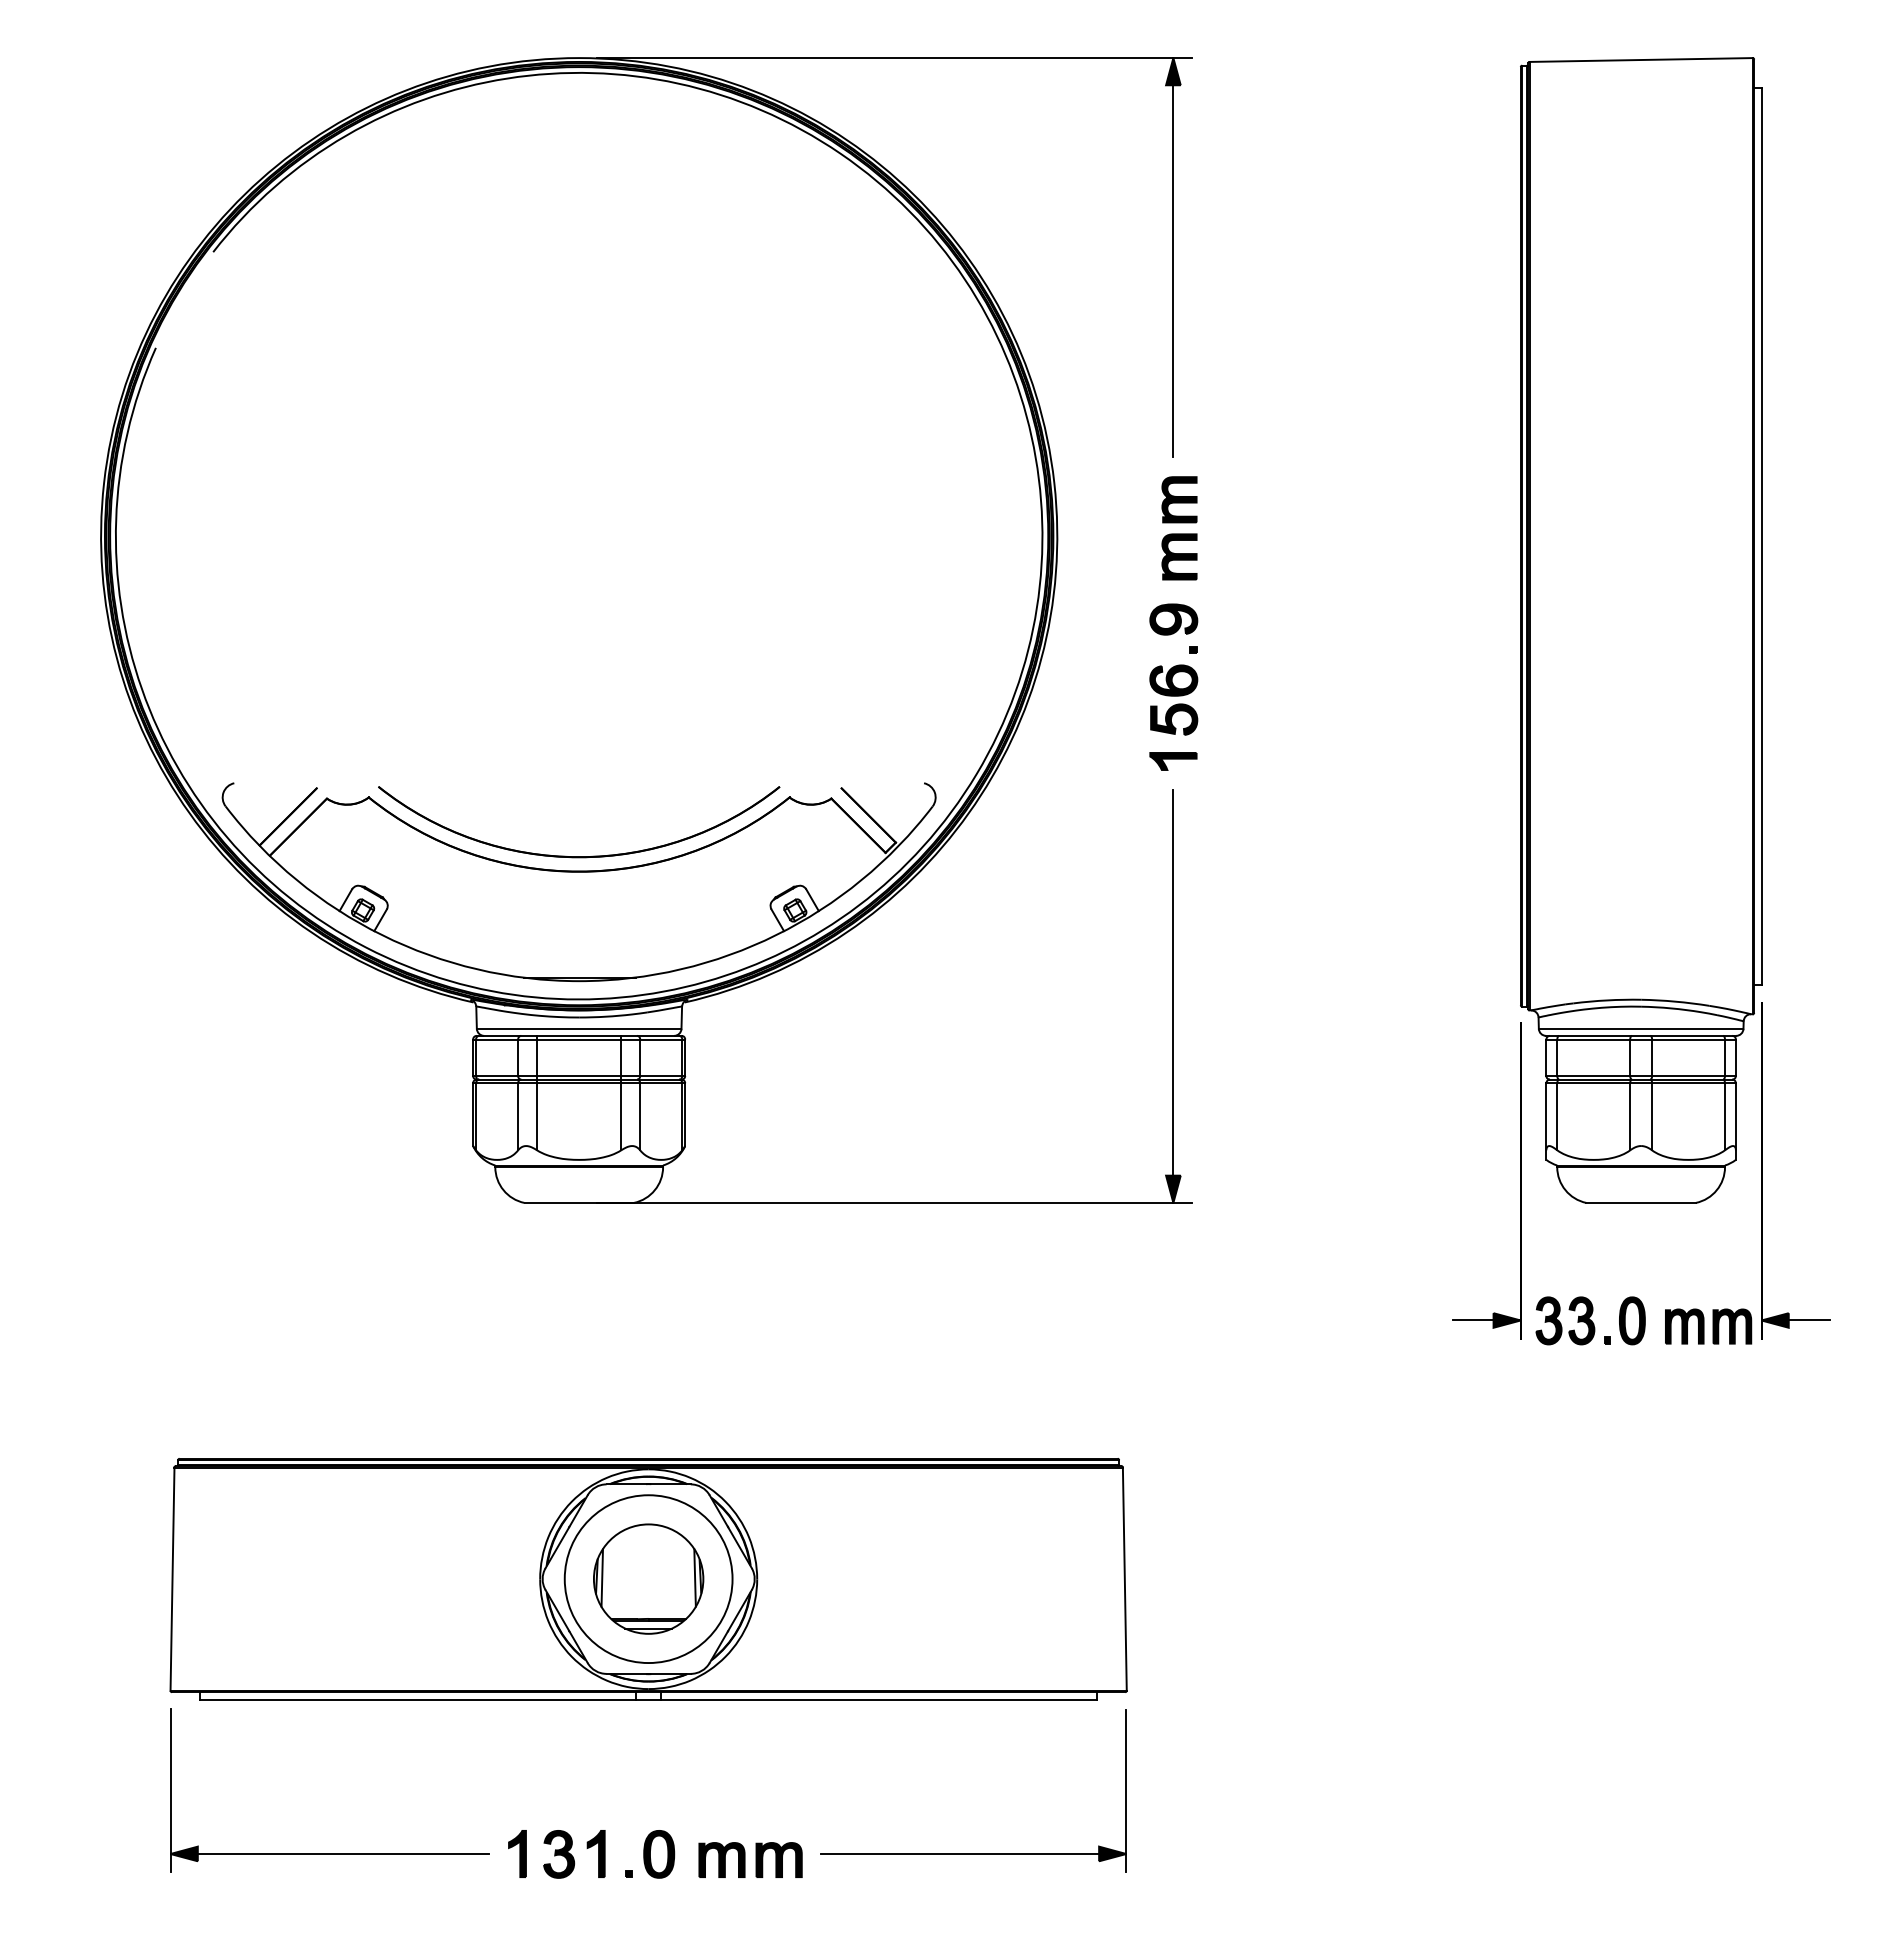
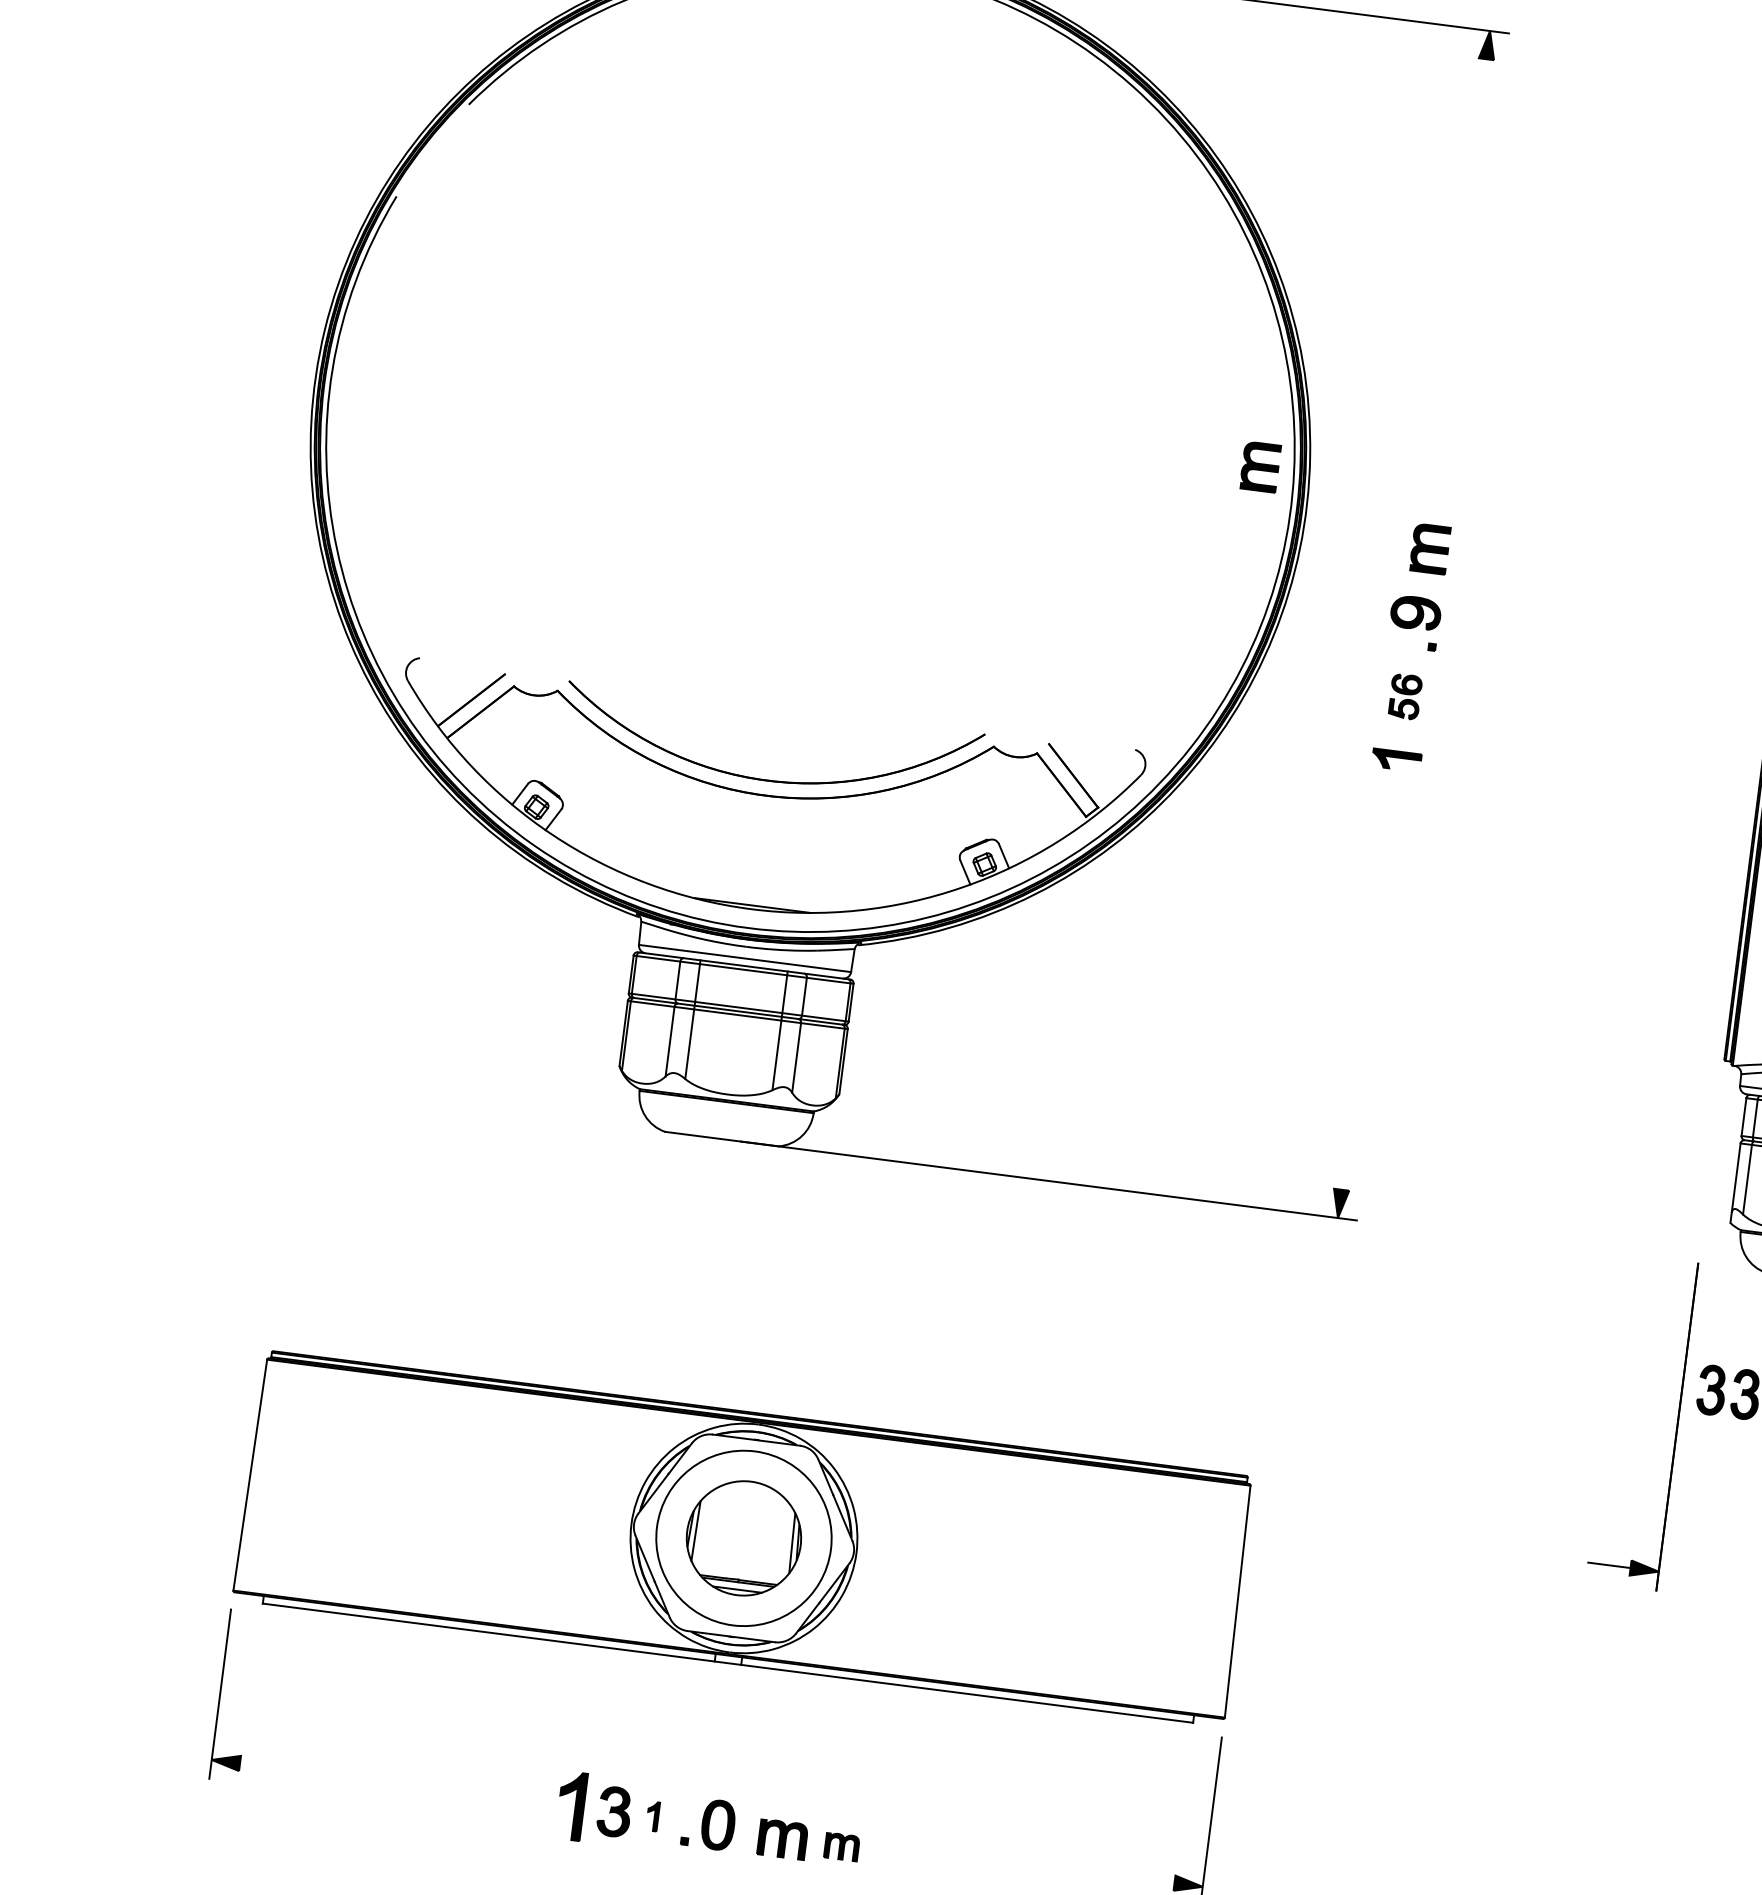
line: (1173, 257) -> (1463, 237), removed
part: (1179, 499) -> (1260, 466), moved
part: (1173, 699) -> (1404, 696), size x0.6
line: (1173, 995) -> (1365, 1002), removed
part: (1520, 1180) -> (1677, 1426), moved
part: (517, 1853) -> (571, 1805), size x1.4
part: (595, 1853) -> (652, 1815), size x0.6
line: (329, 1854) -> (376, 1781), removed
line: (973, 1854) -> (1044, 1867), removed
part: (778, 1859) -> (841, 1846), size x0.7

